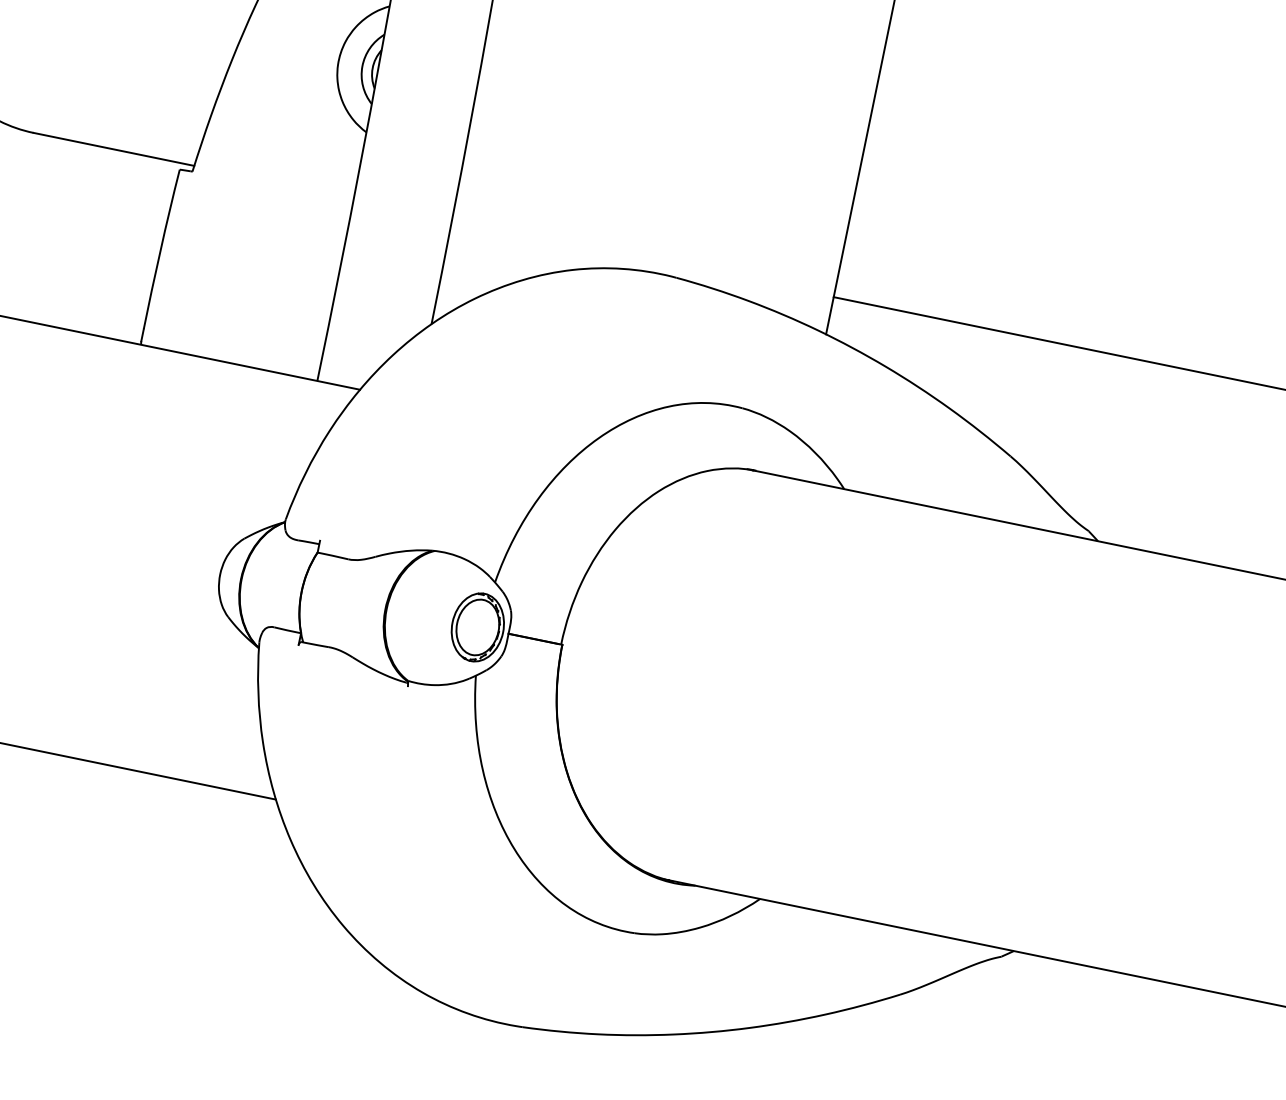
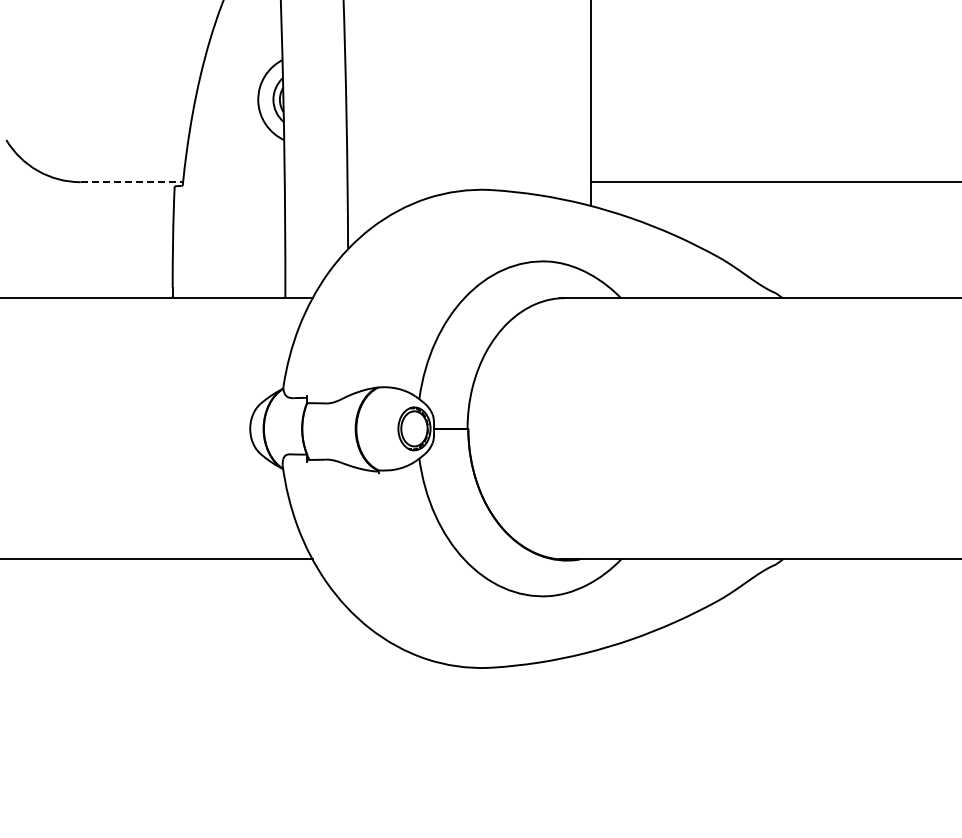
line: (114, 150) -> (132, 182), solid -> dashed

